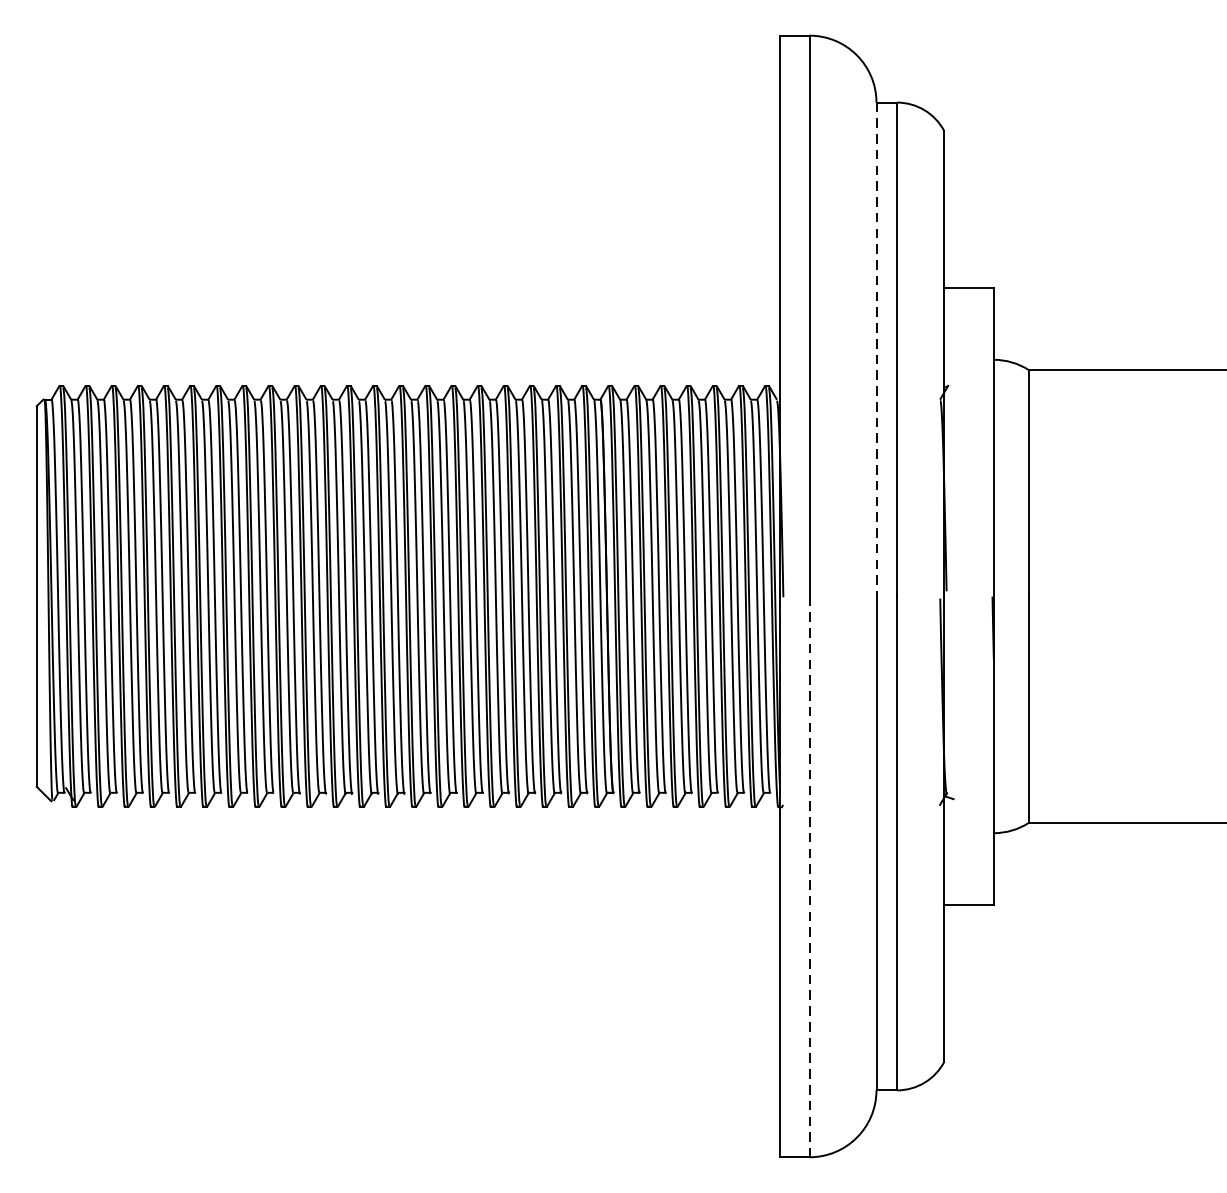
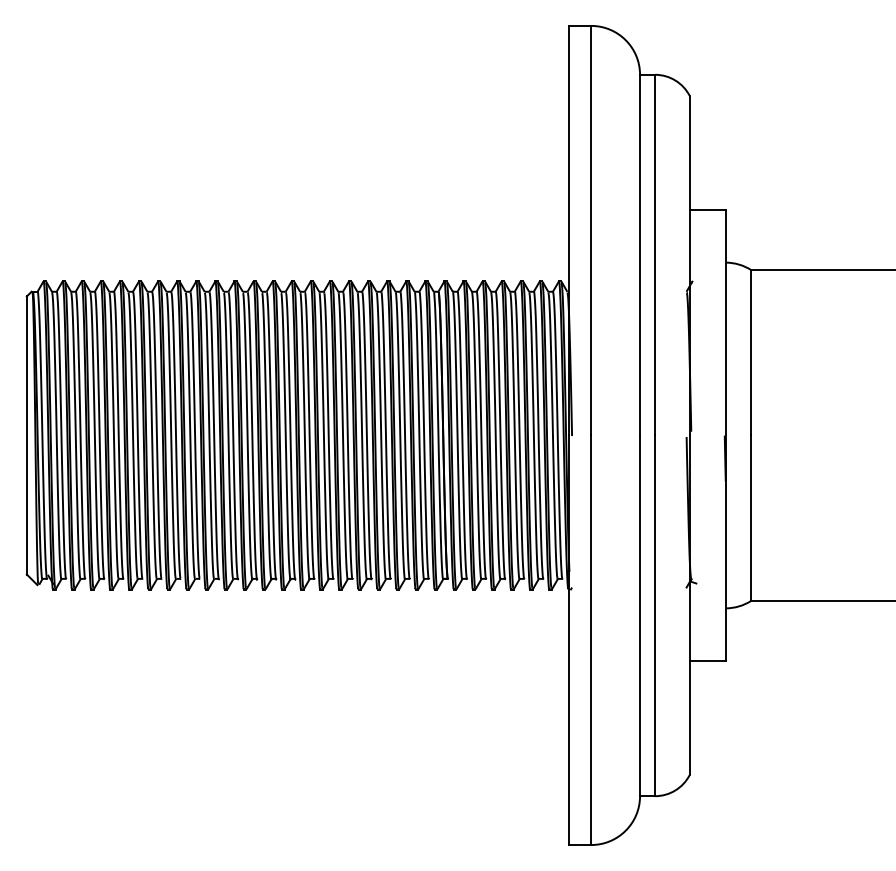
line: (877, 350) -> (640, 255), dashed -> solid
line: (809, 877) -> (591, 640), dashed -> solid

